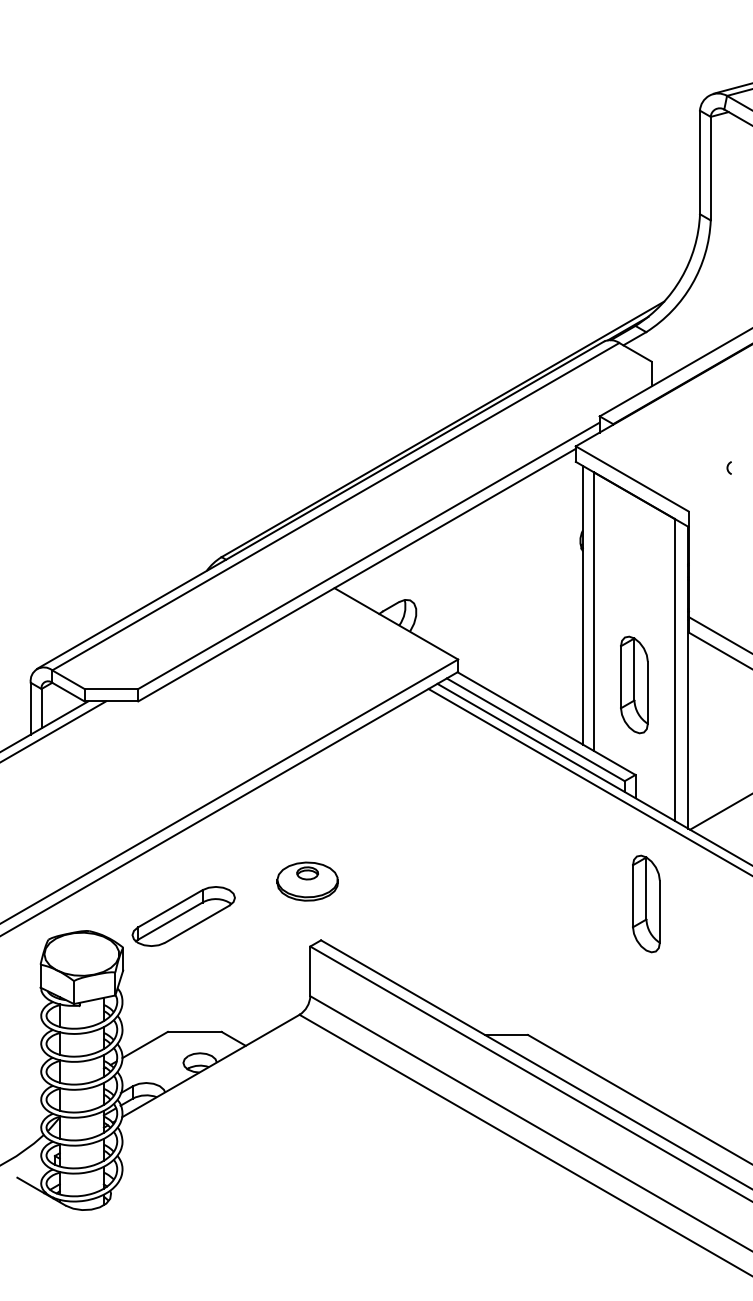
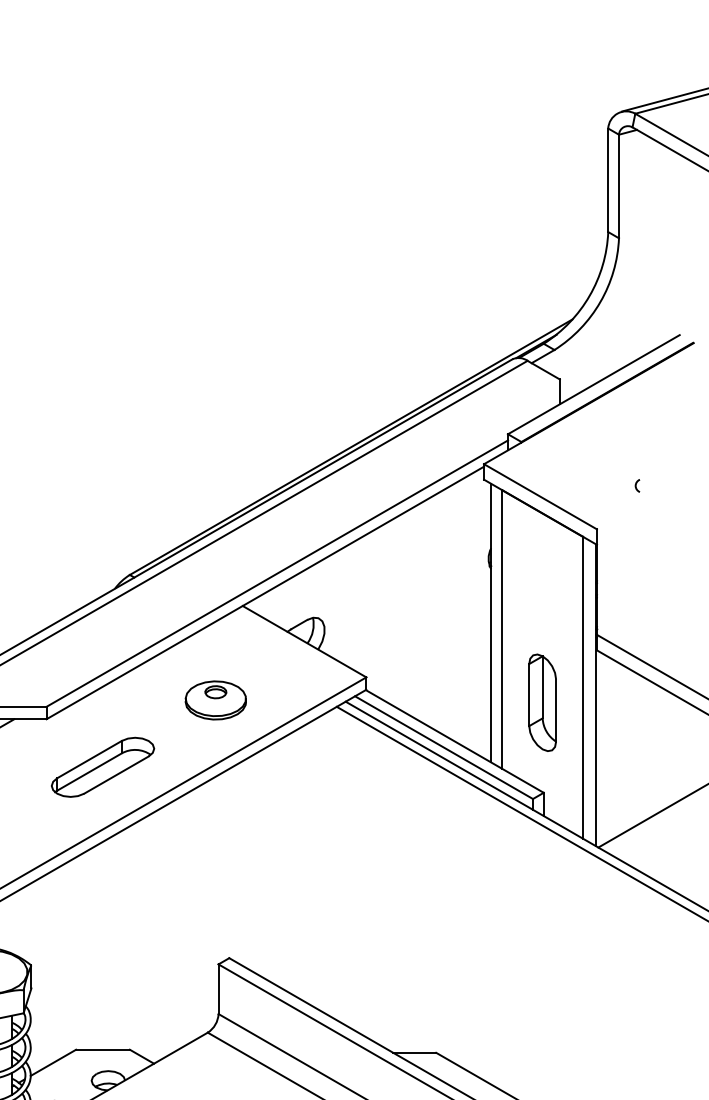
part: (307, 881) -> (215, 700), moved
part: (646, 903) -> (554, 921), removed
part: (183, 916) -> (102, 767), moved

